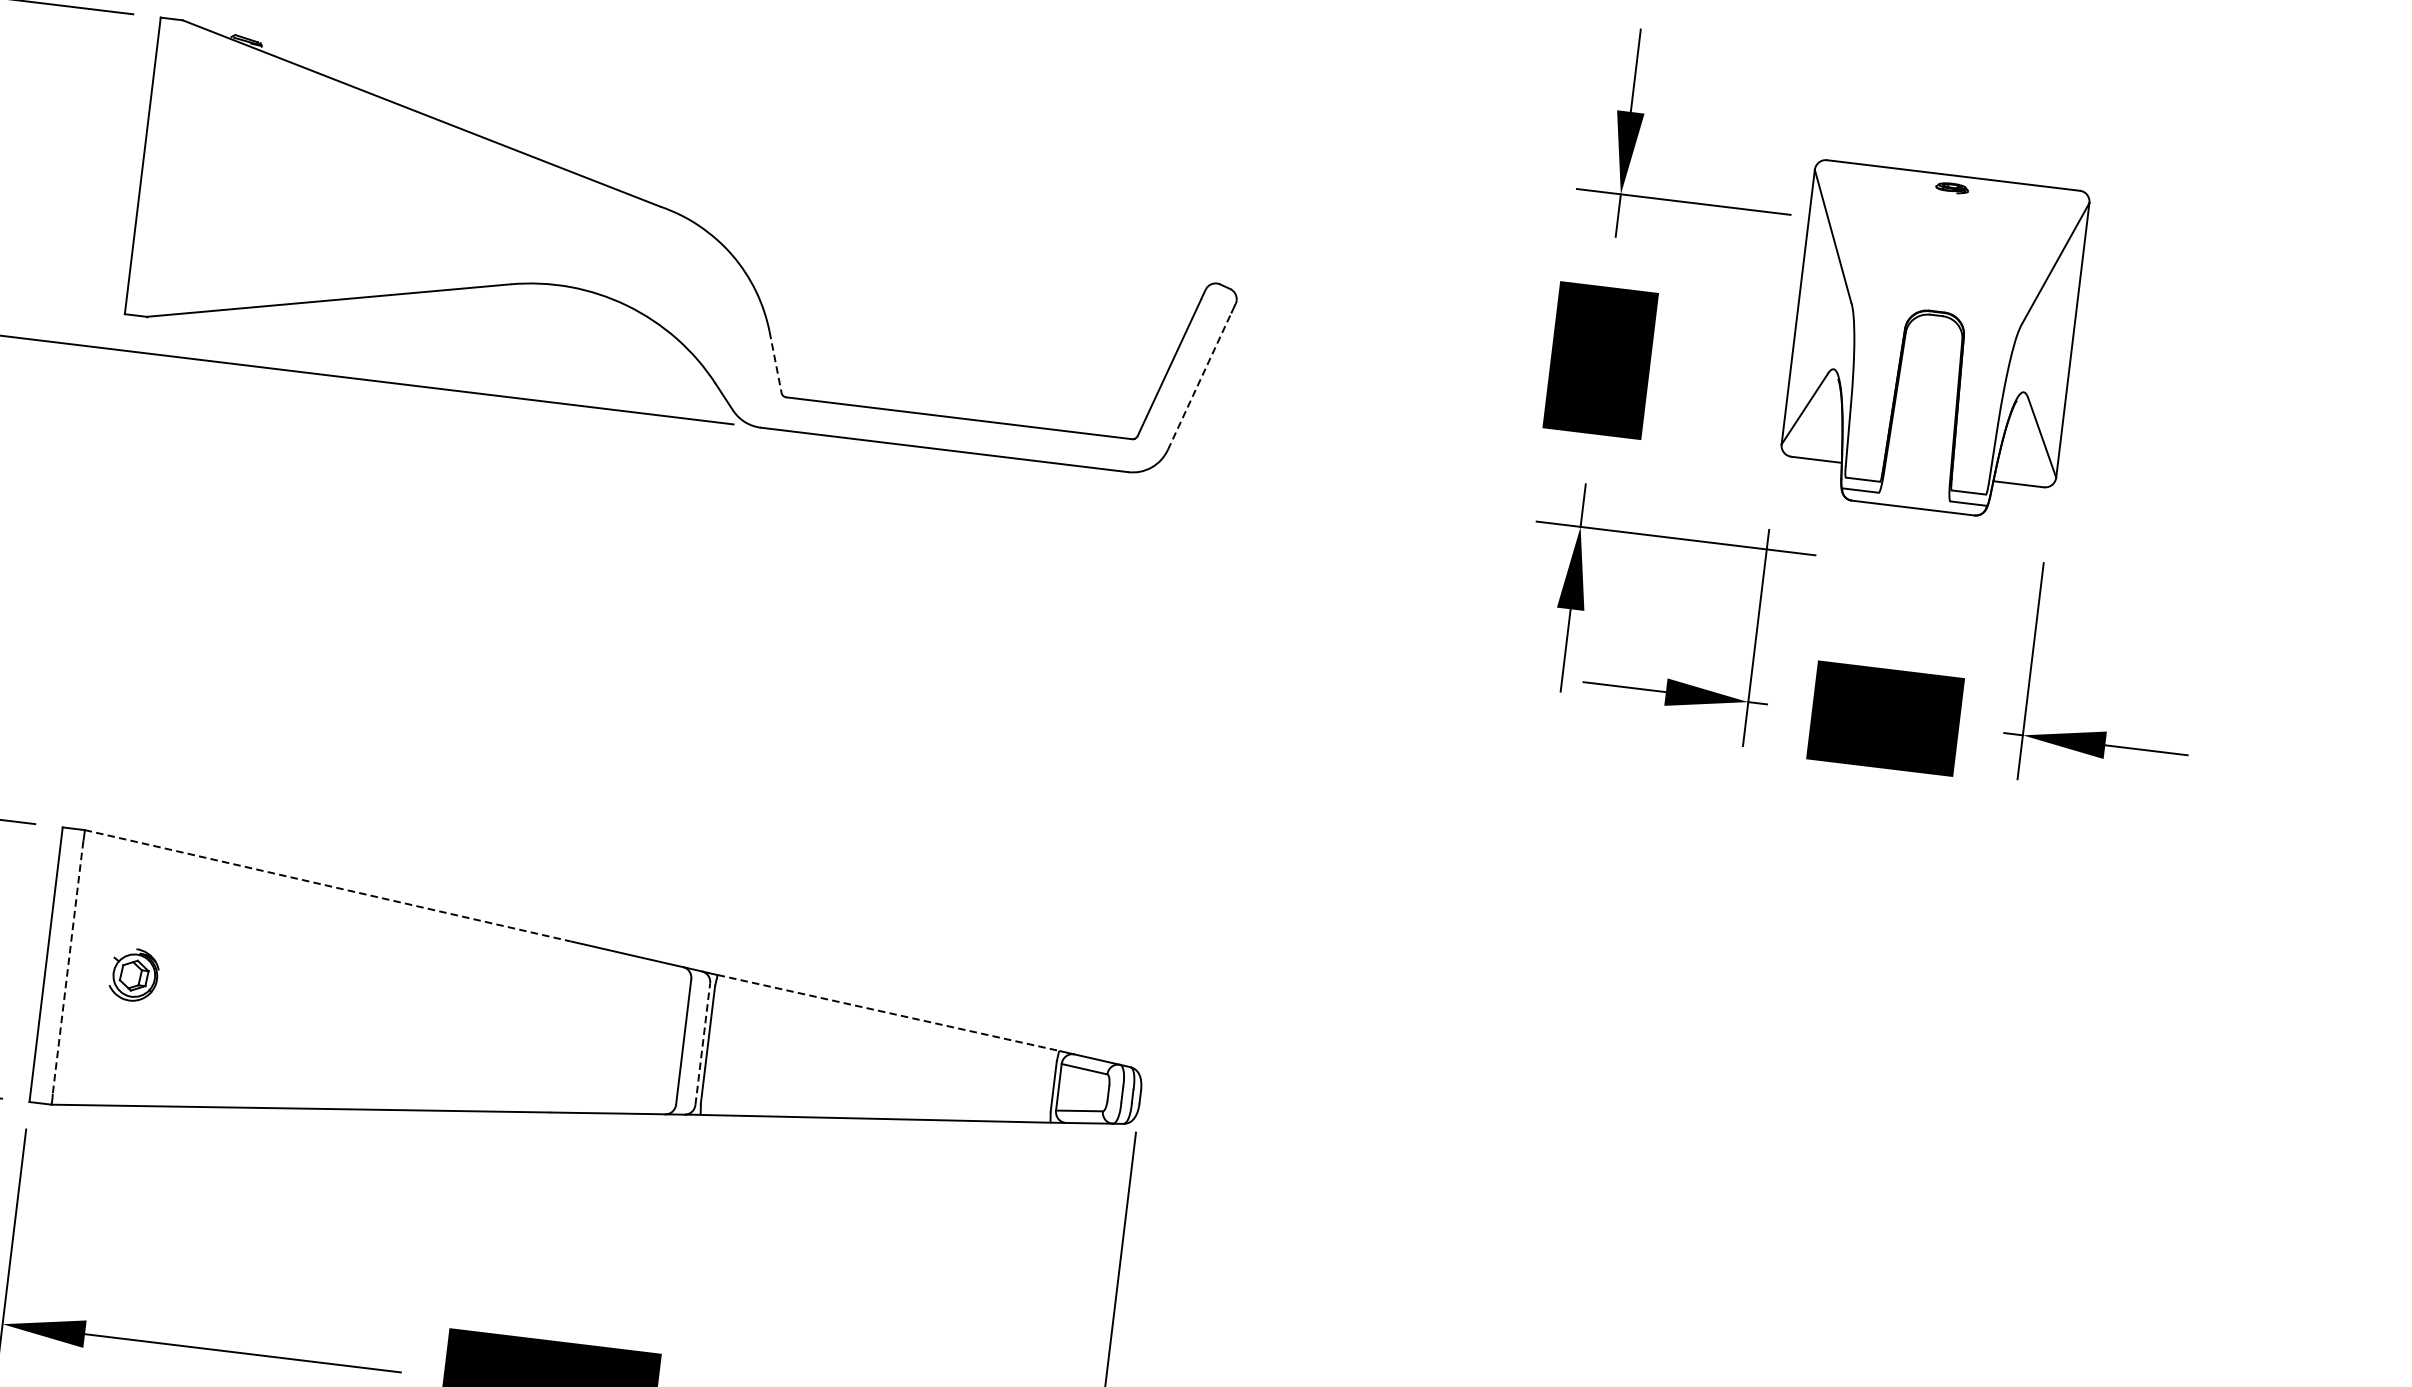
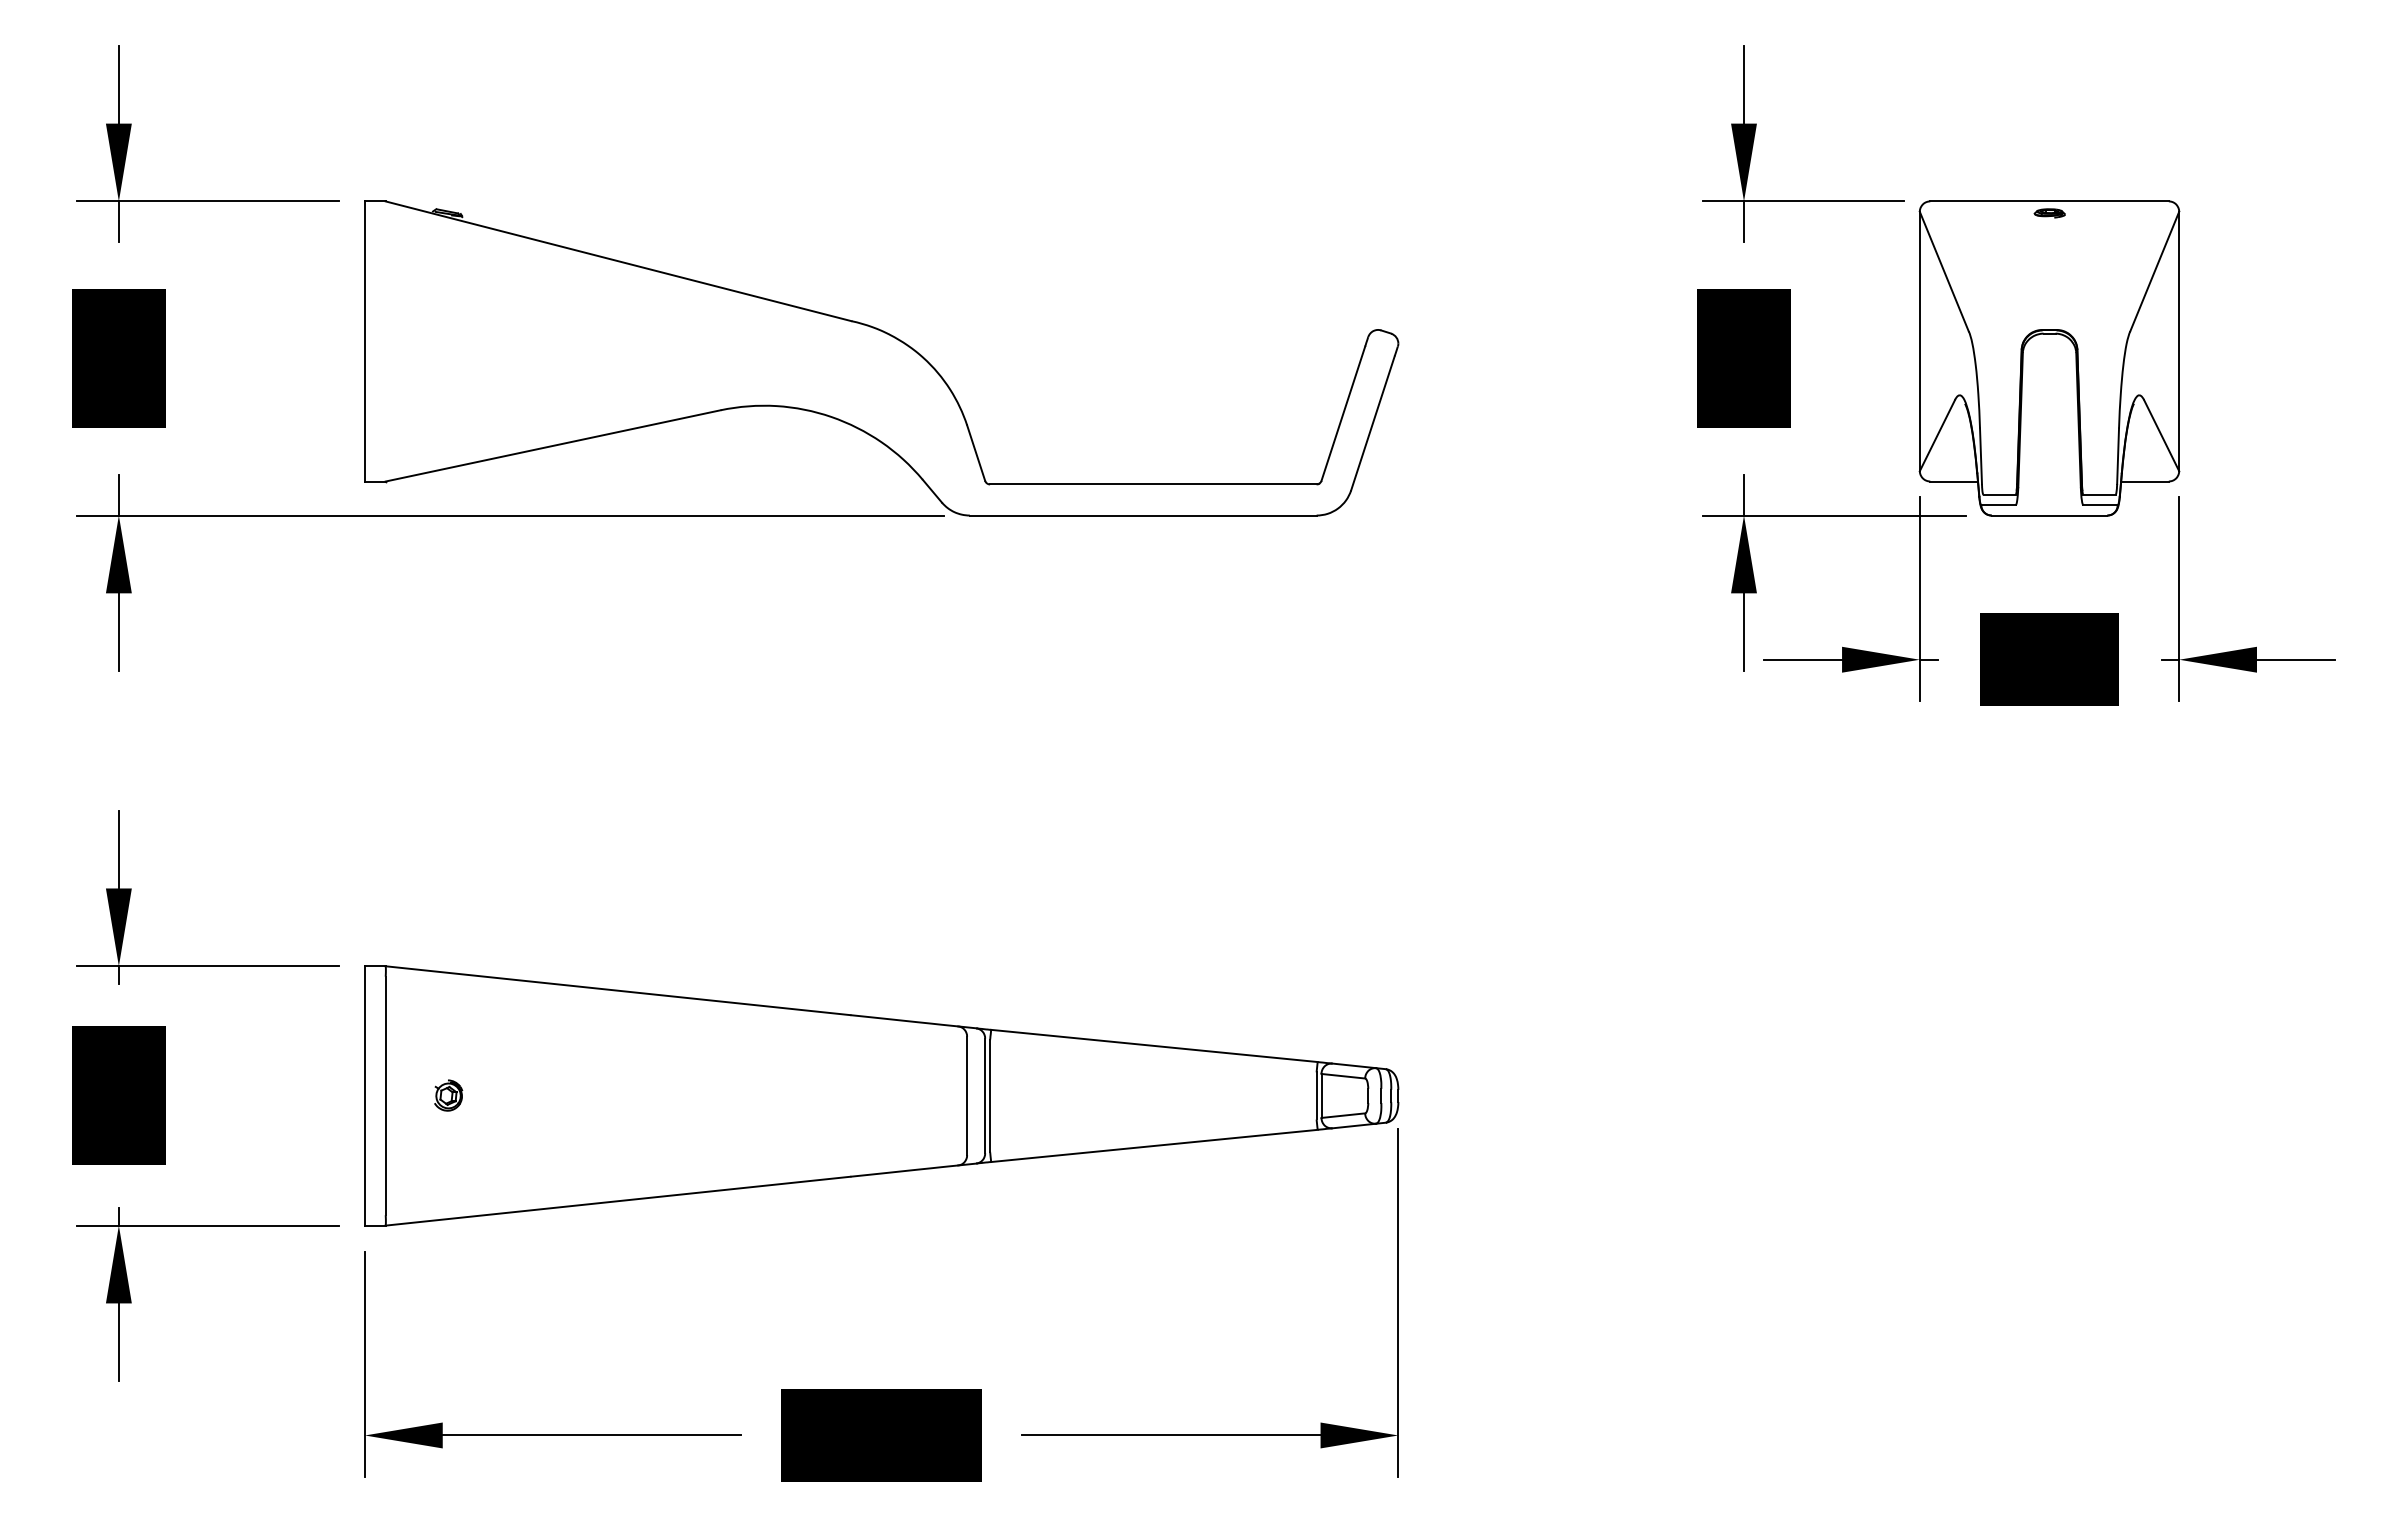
part: (1933, 341) -> (2049, 358), moved
line: (775, 362) -> (976, 453), dashed -> solid
line: (1199, 381) -> (1372, 423), dashed -> solid
line: (328, 885) -> (618, 990), dashed -> solid
line: (67, 967) -> (385, 1096), dashed -> solid
part: (134, 974) -> (448, 1095), size x0.62
line: (888, 1013) -> (1154, 1046), dashed -> solid
line: (703, 1043) -> (985, 1095), dashed -> solid

